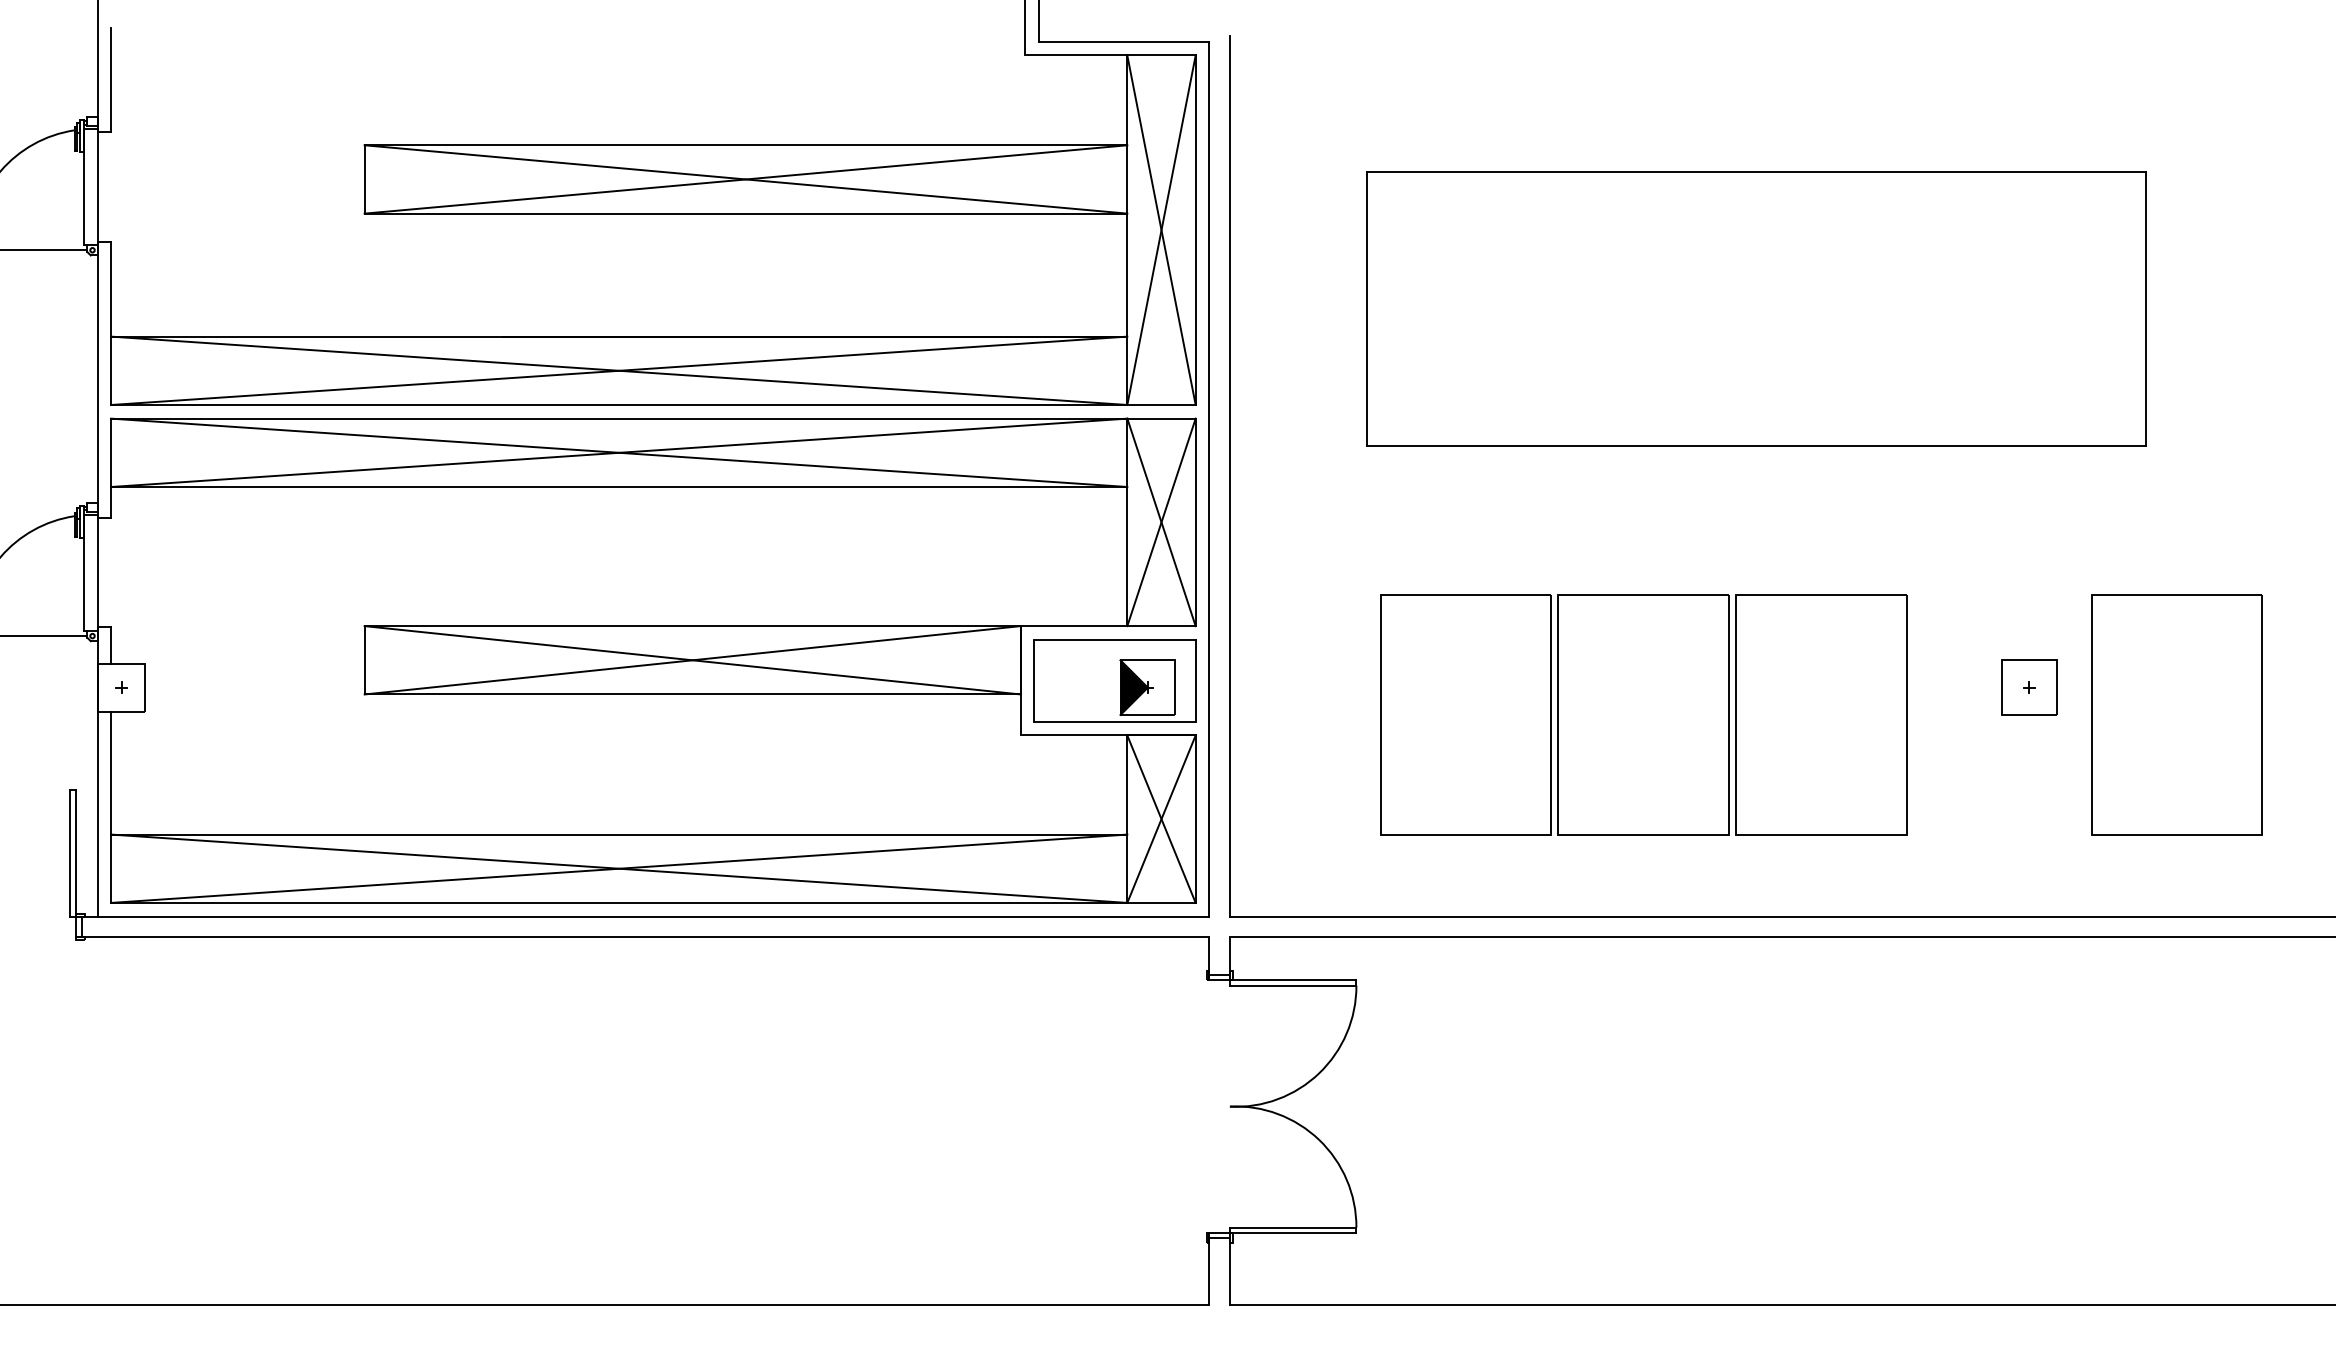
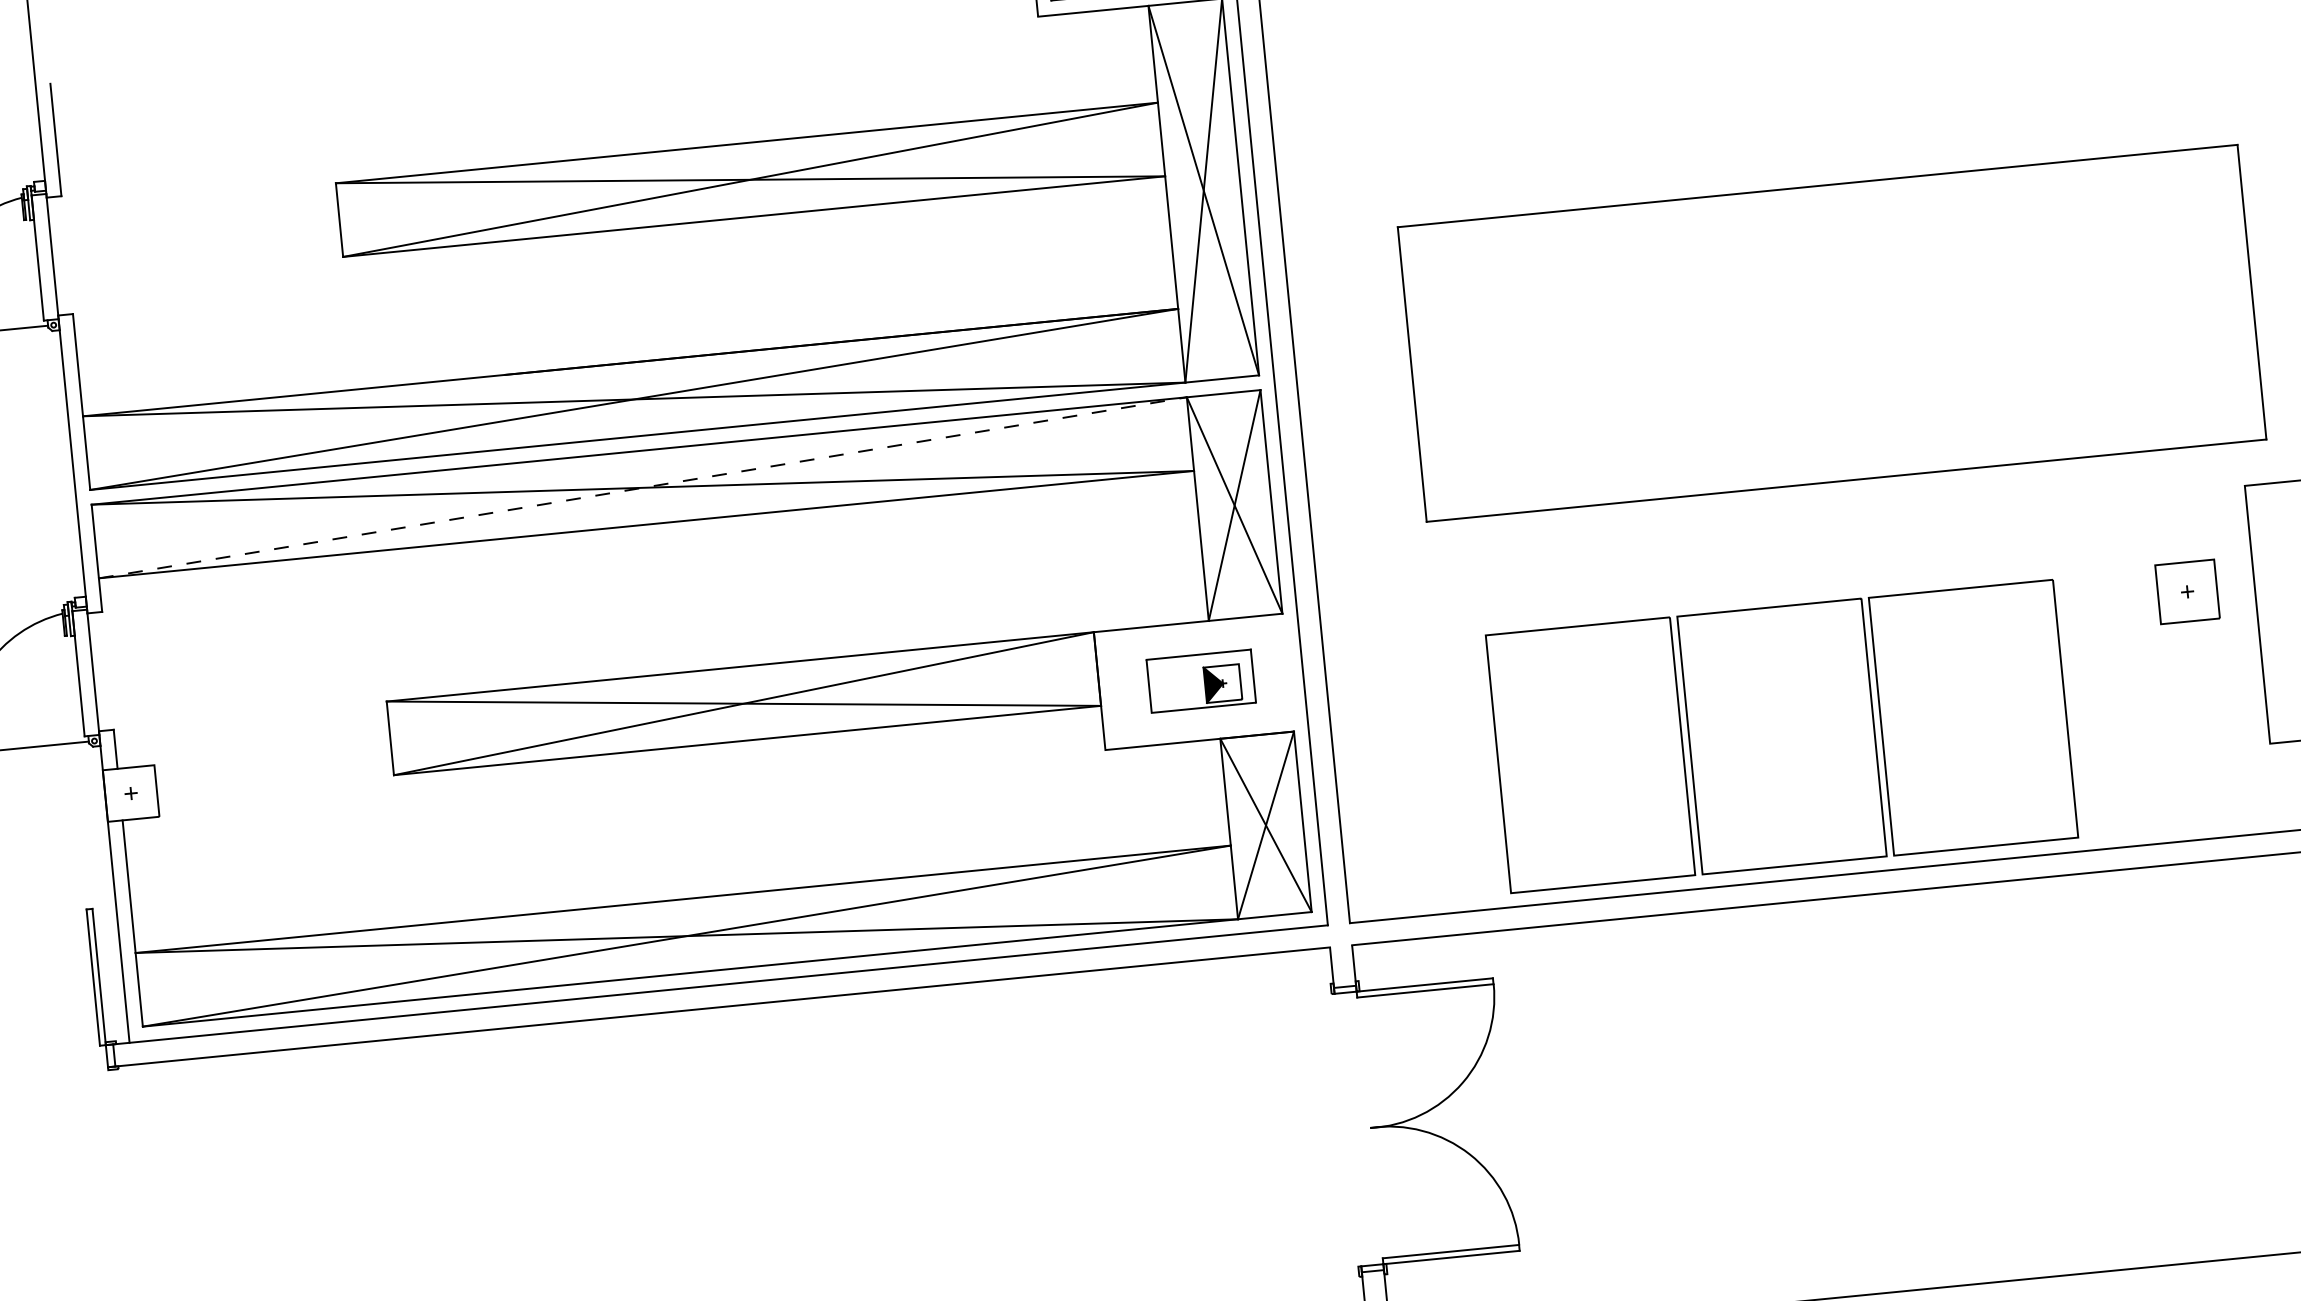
part: (1756, 308) -> (1832, 332), moved
line: (619, 452) -> (643, 487), solid -> dashed
part: (1114, 680) -> (1200, 680), size x0.6
part: (1643, 714) -> (1781, 736), moved

